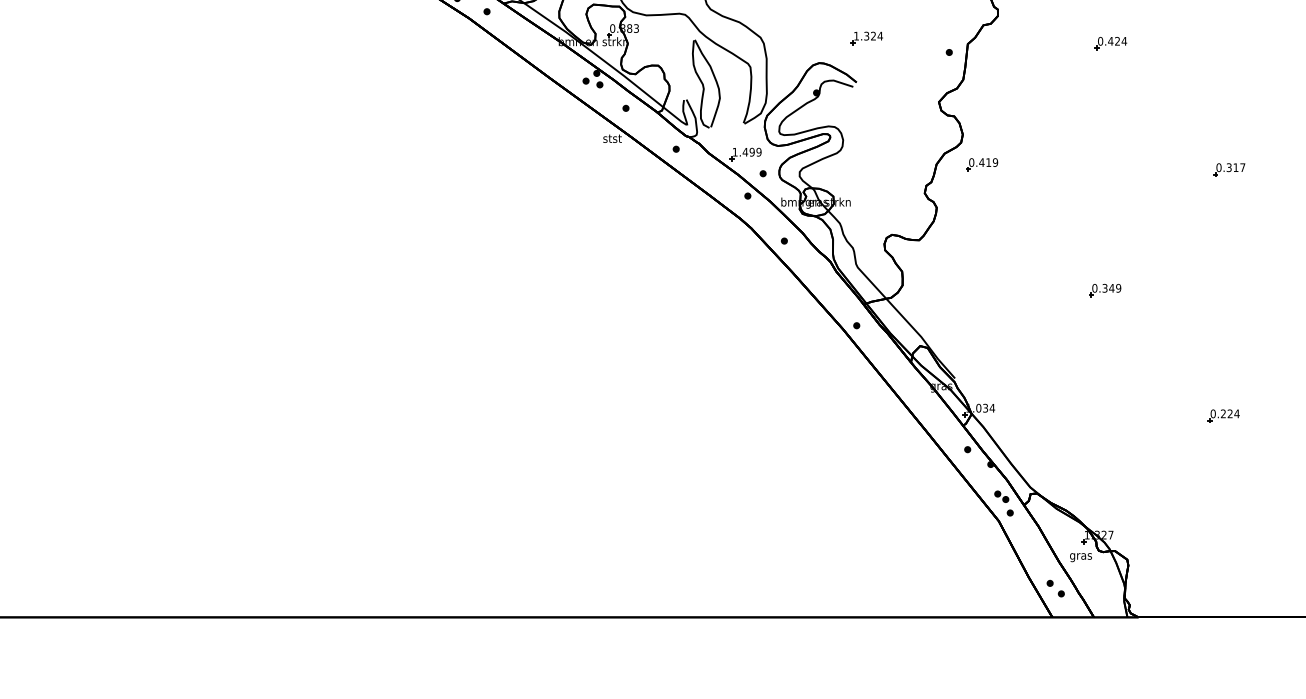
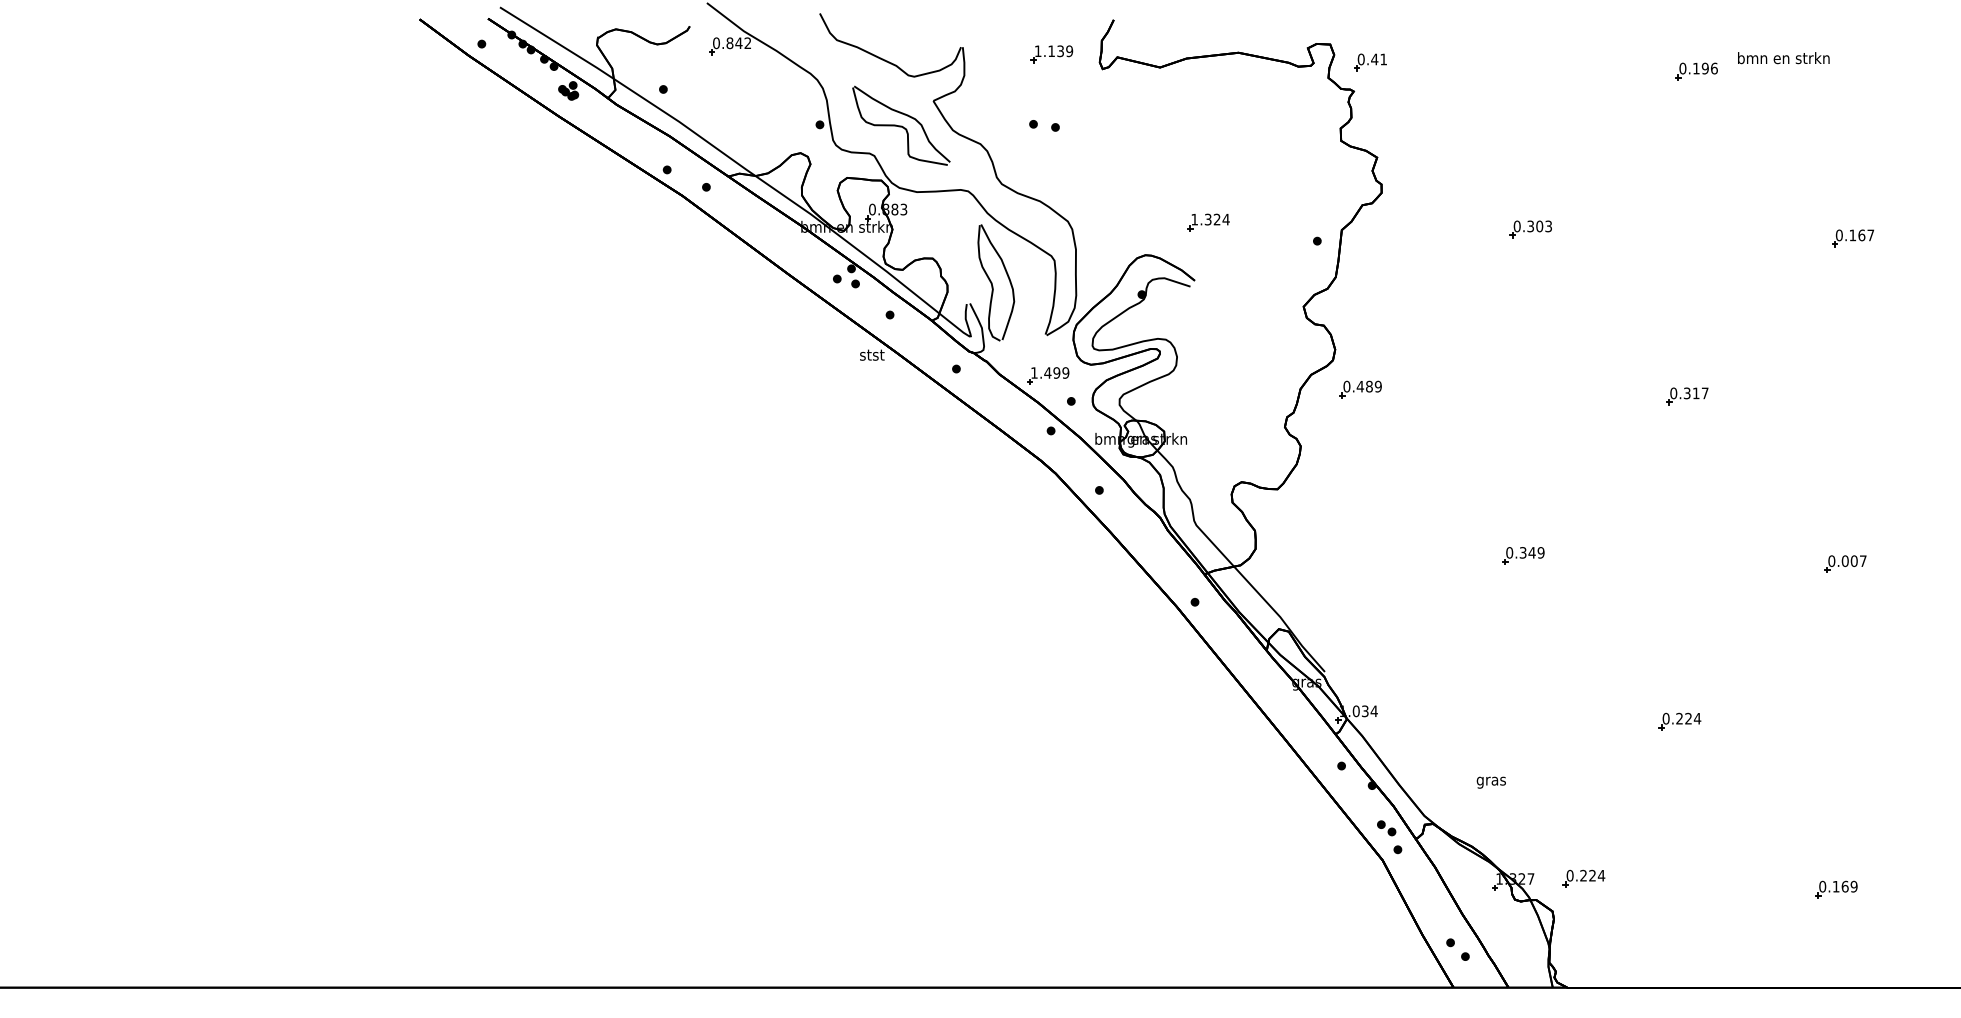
text: (1117, 41) -> (1539, 226), 0.424 -> 0.303
text: (988, 162) -> (1369, 386), 0.419 -> 0.489
part: (1150, 534) -> (1583, 878), added
text: (1080, 557) -> (1490, 782), moved

